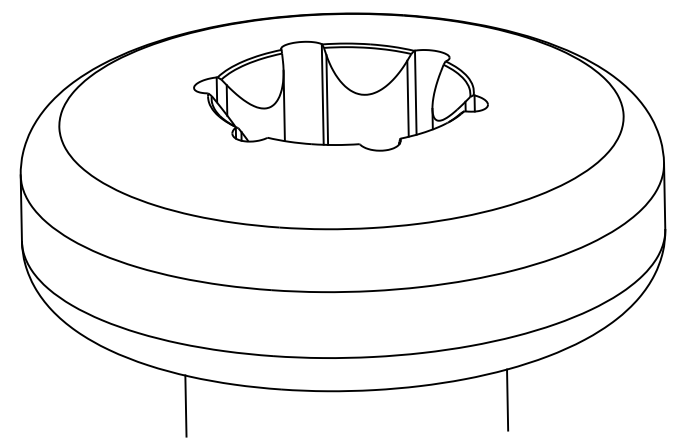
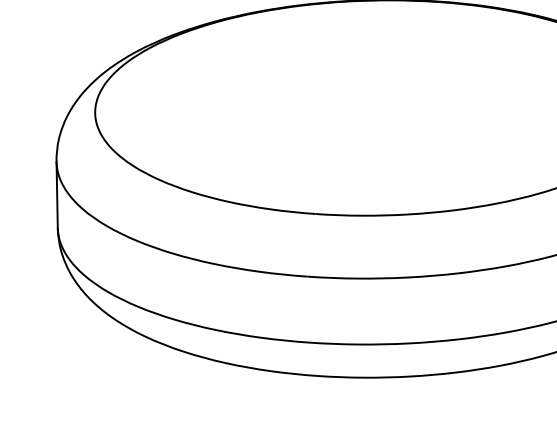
part: (340, 95) -> (376, 81), removed
line: (507, 399) -> (543, 385), removed
line: (185, 405) -> (221, 391), removed

